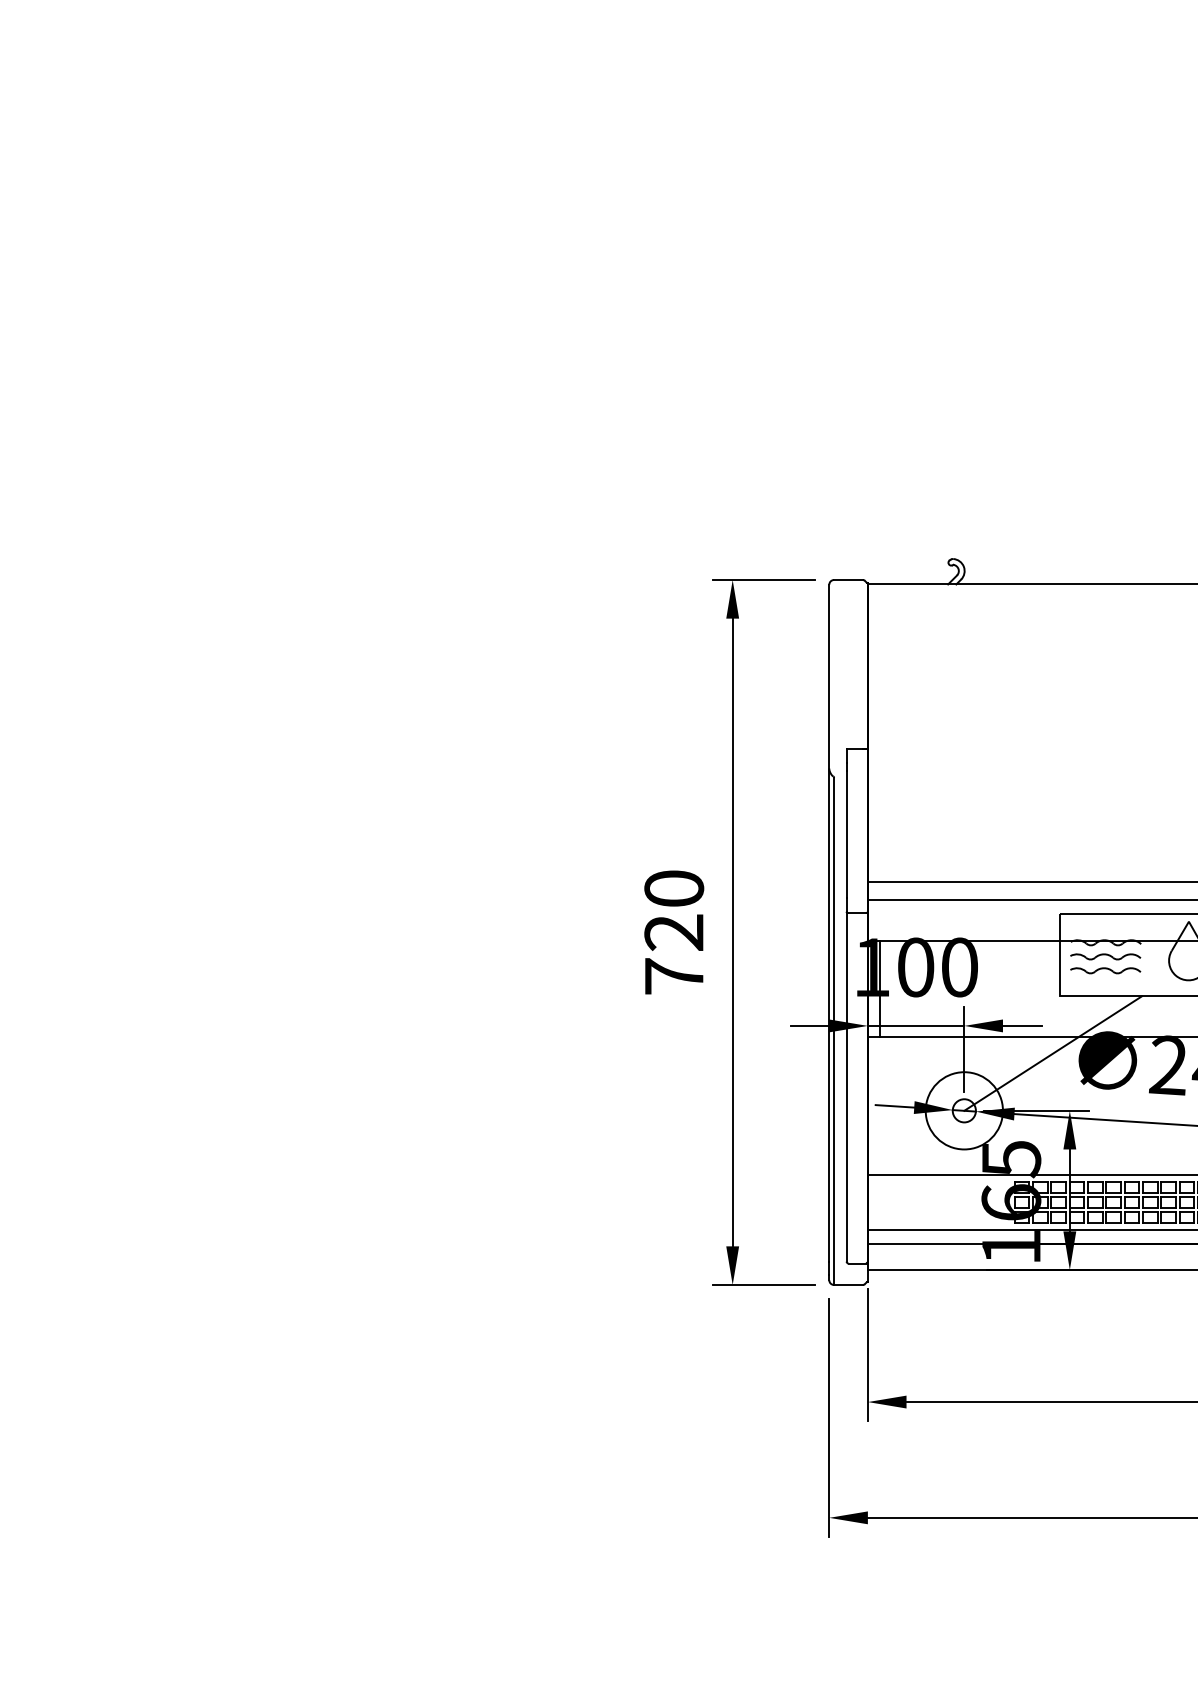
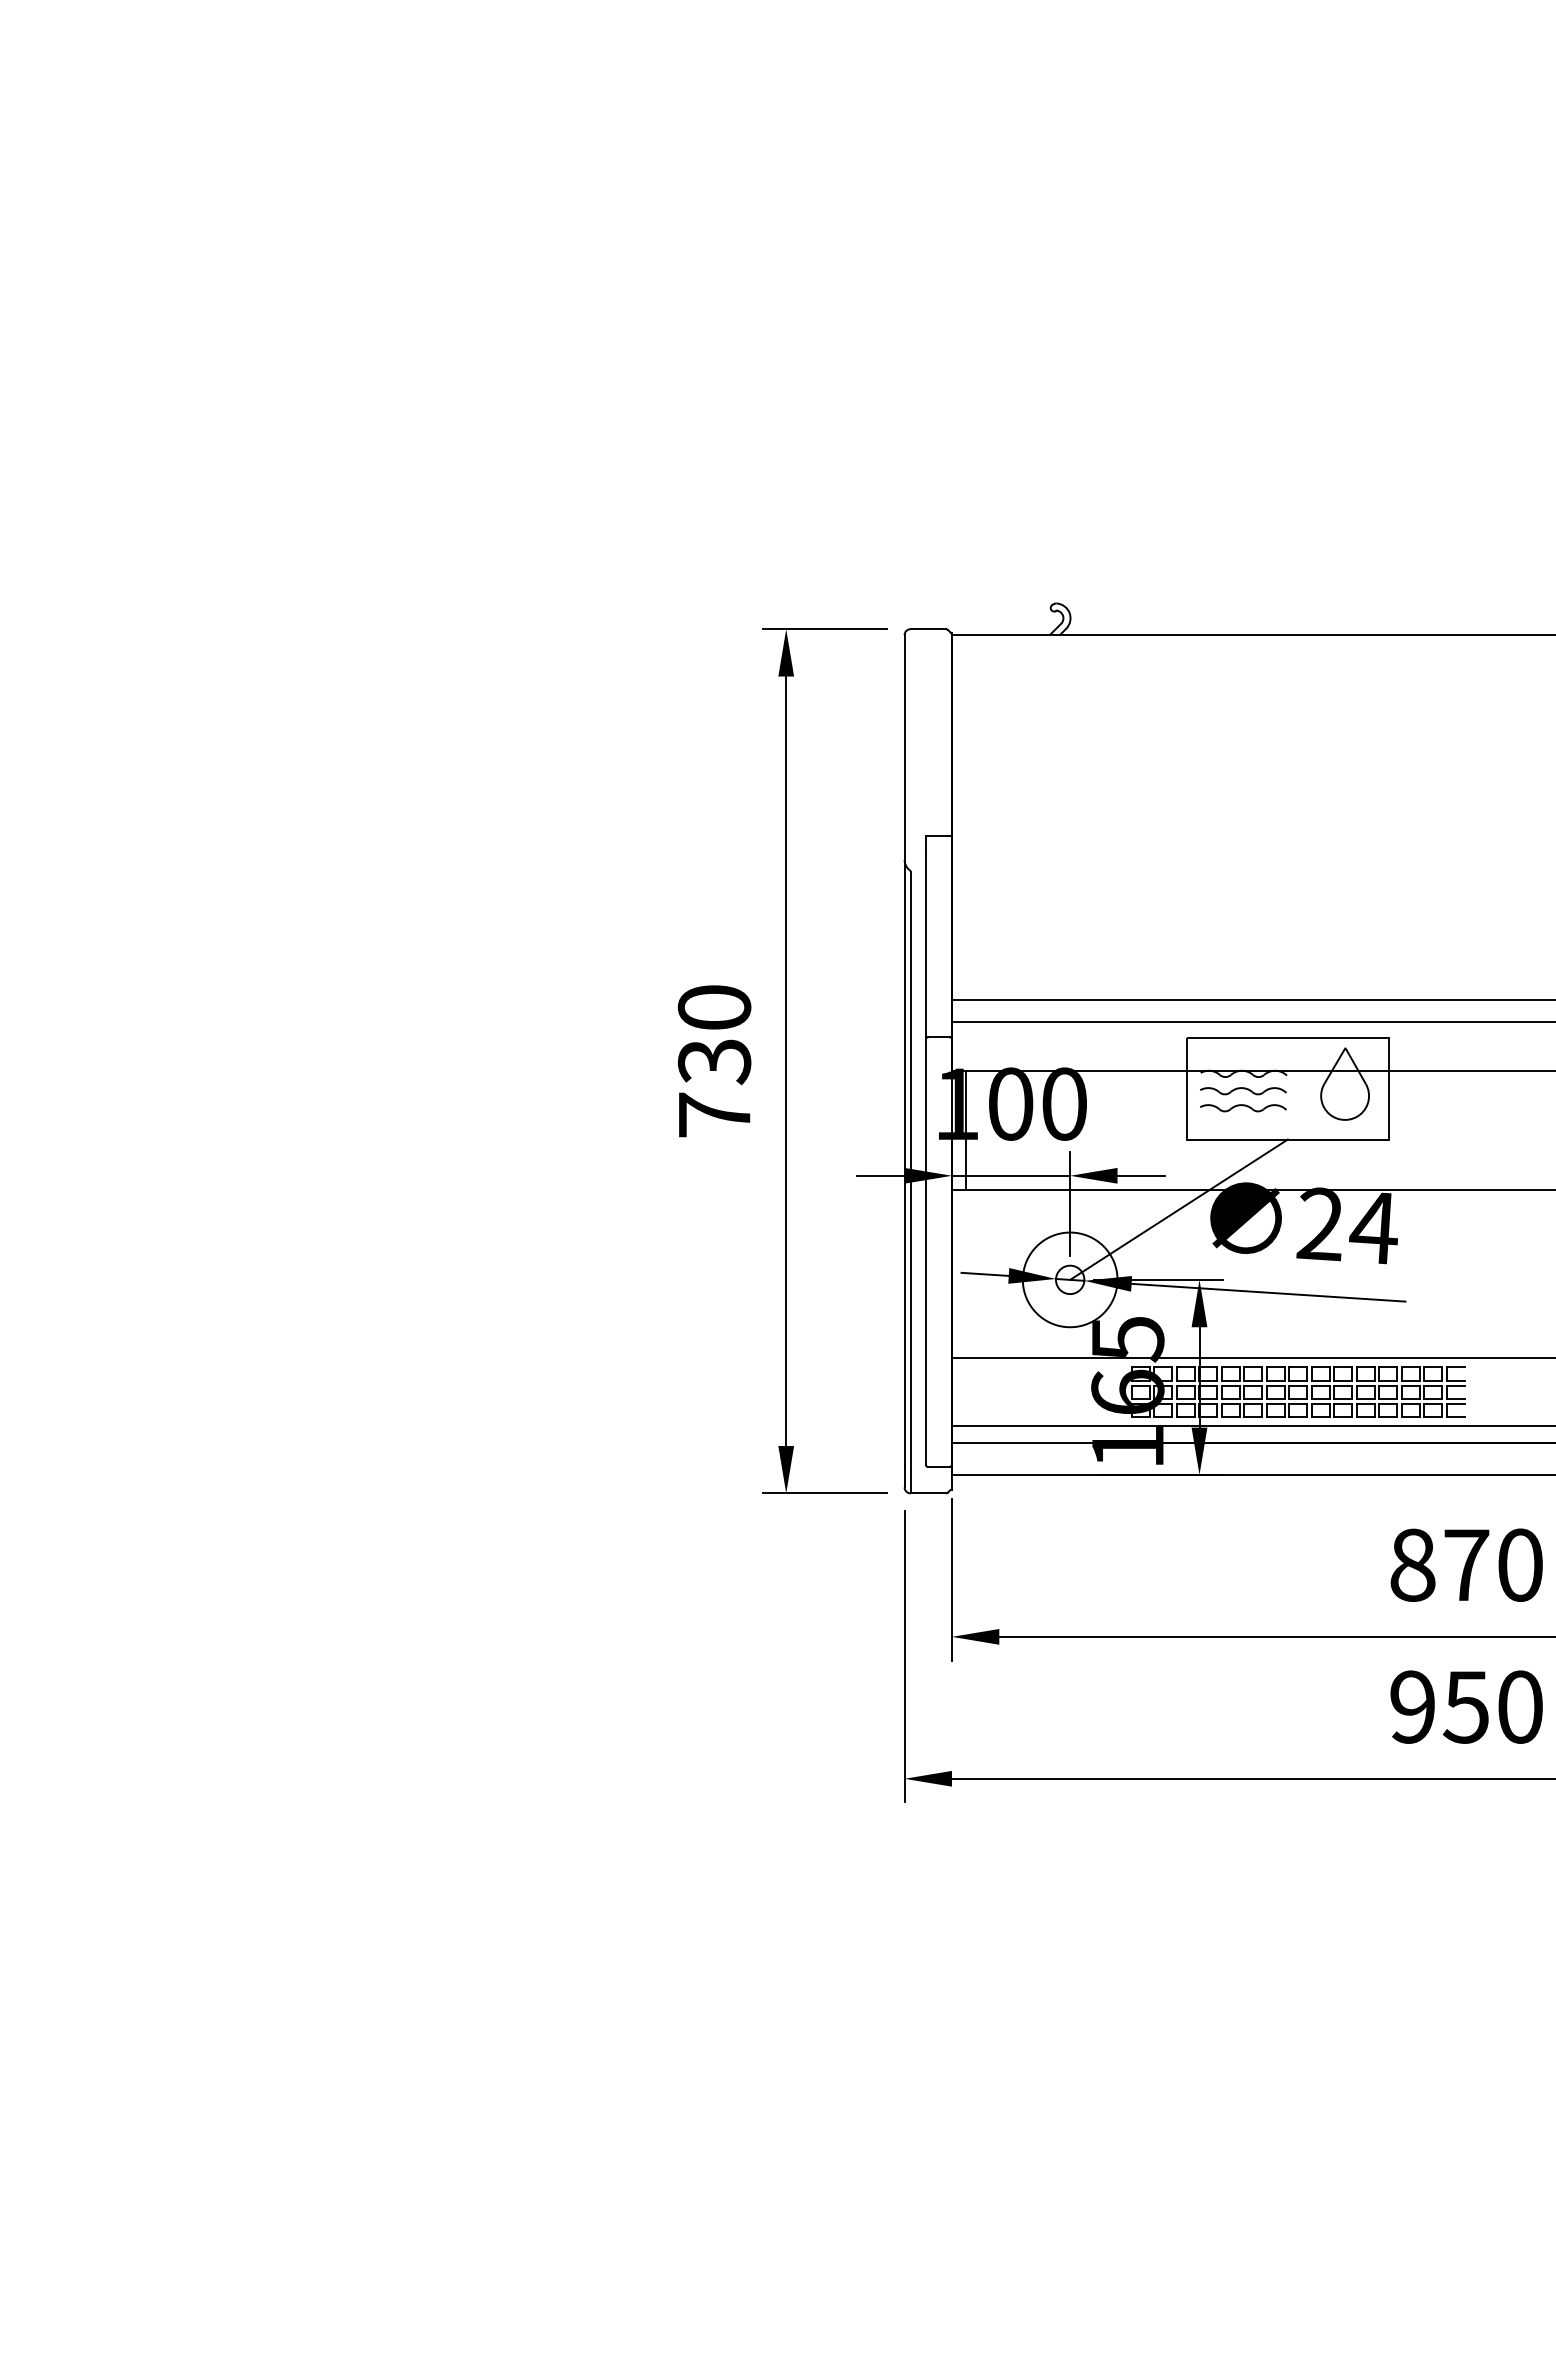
text: (674, 933) -> (714, 1062), 720 -> 730

